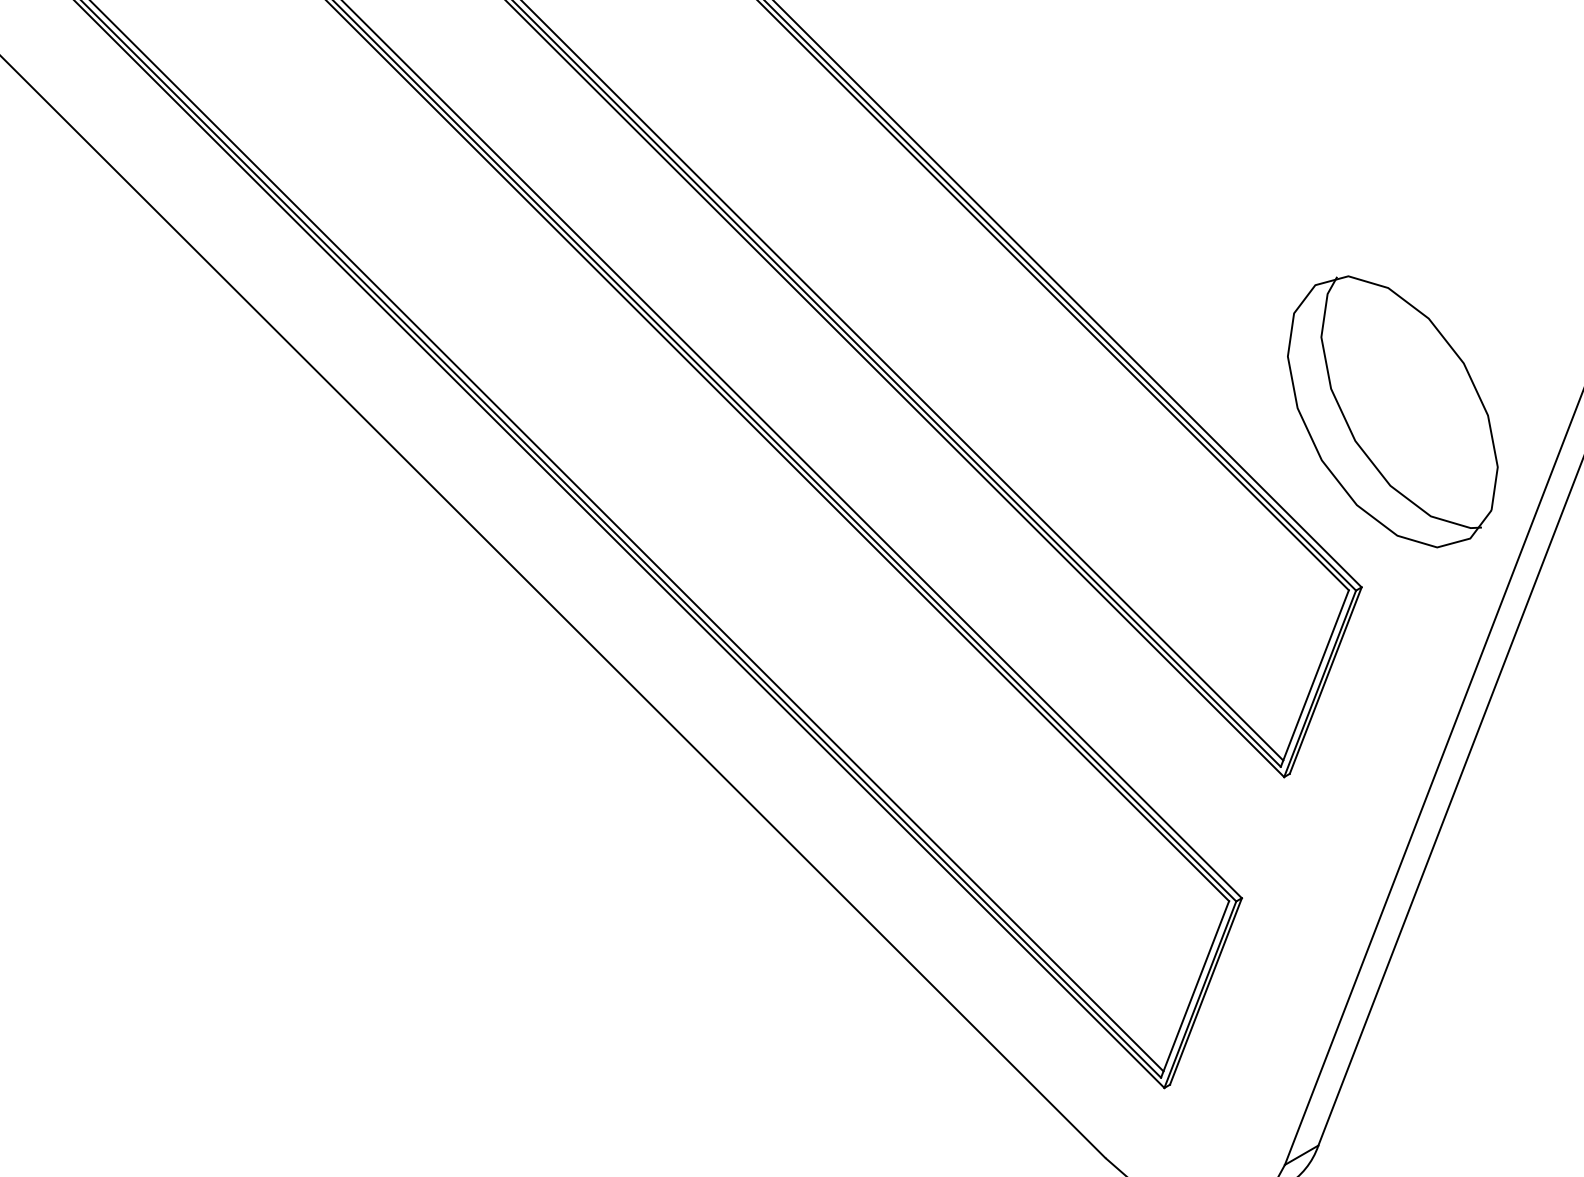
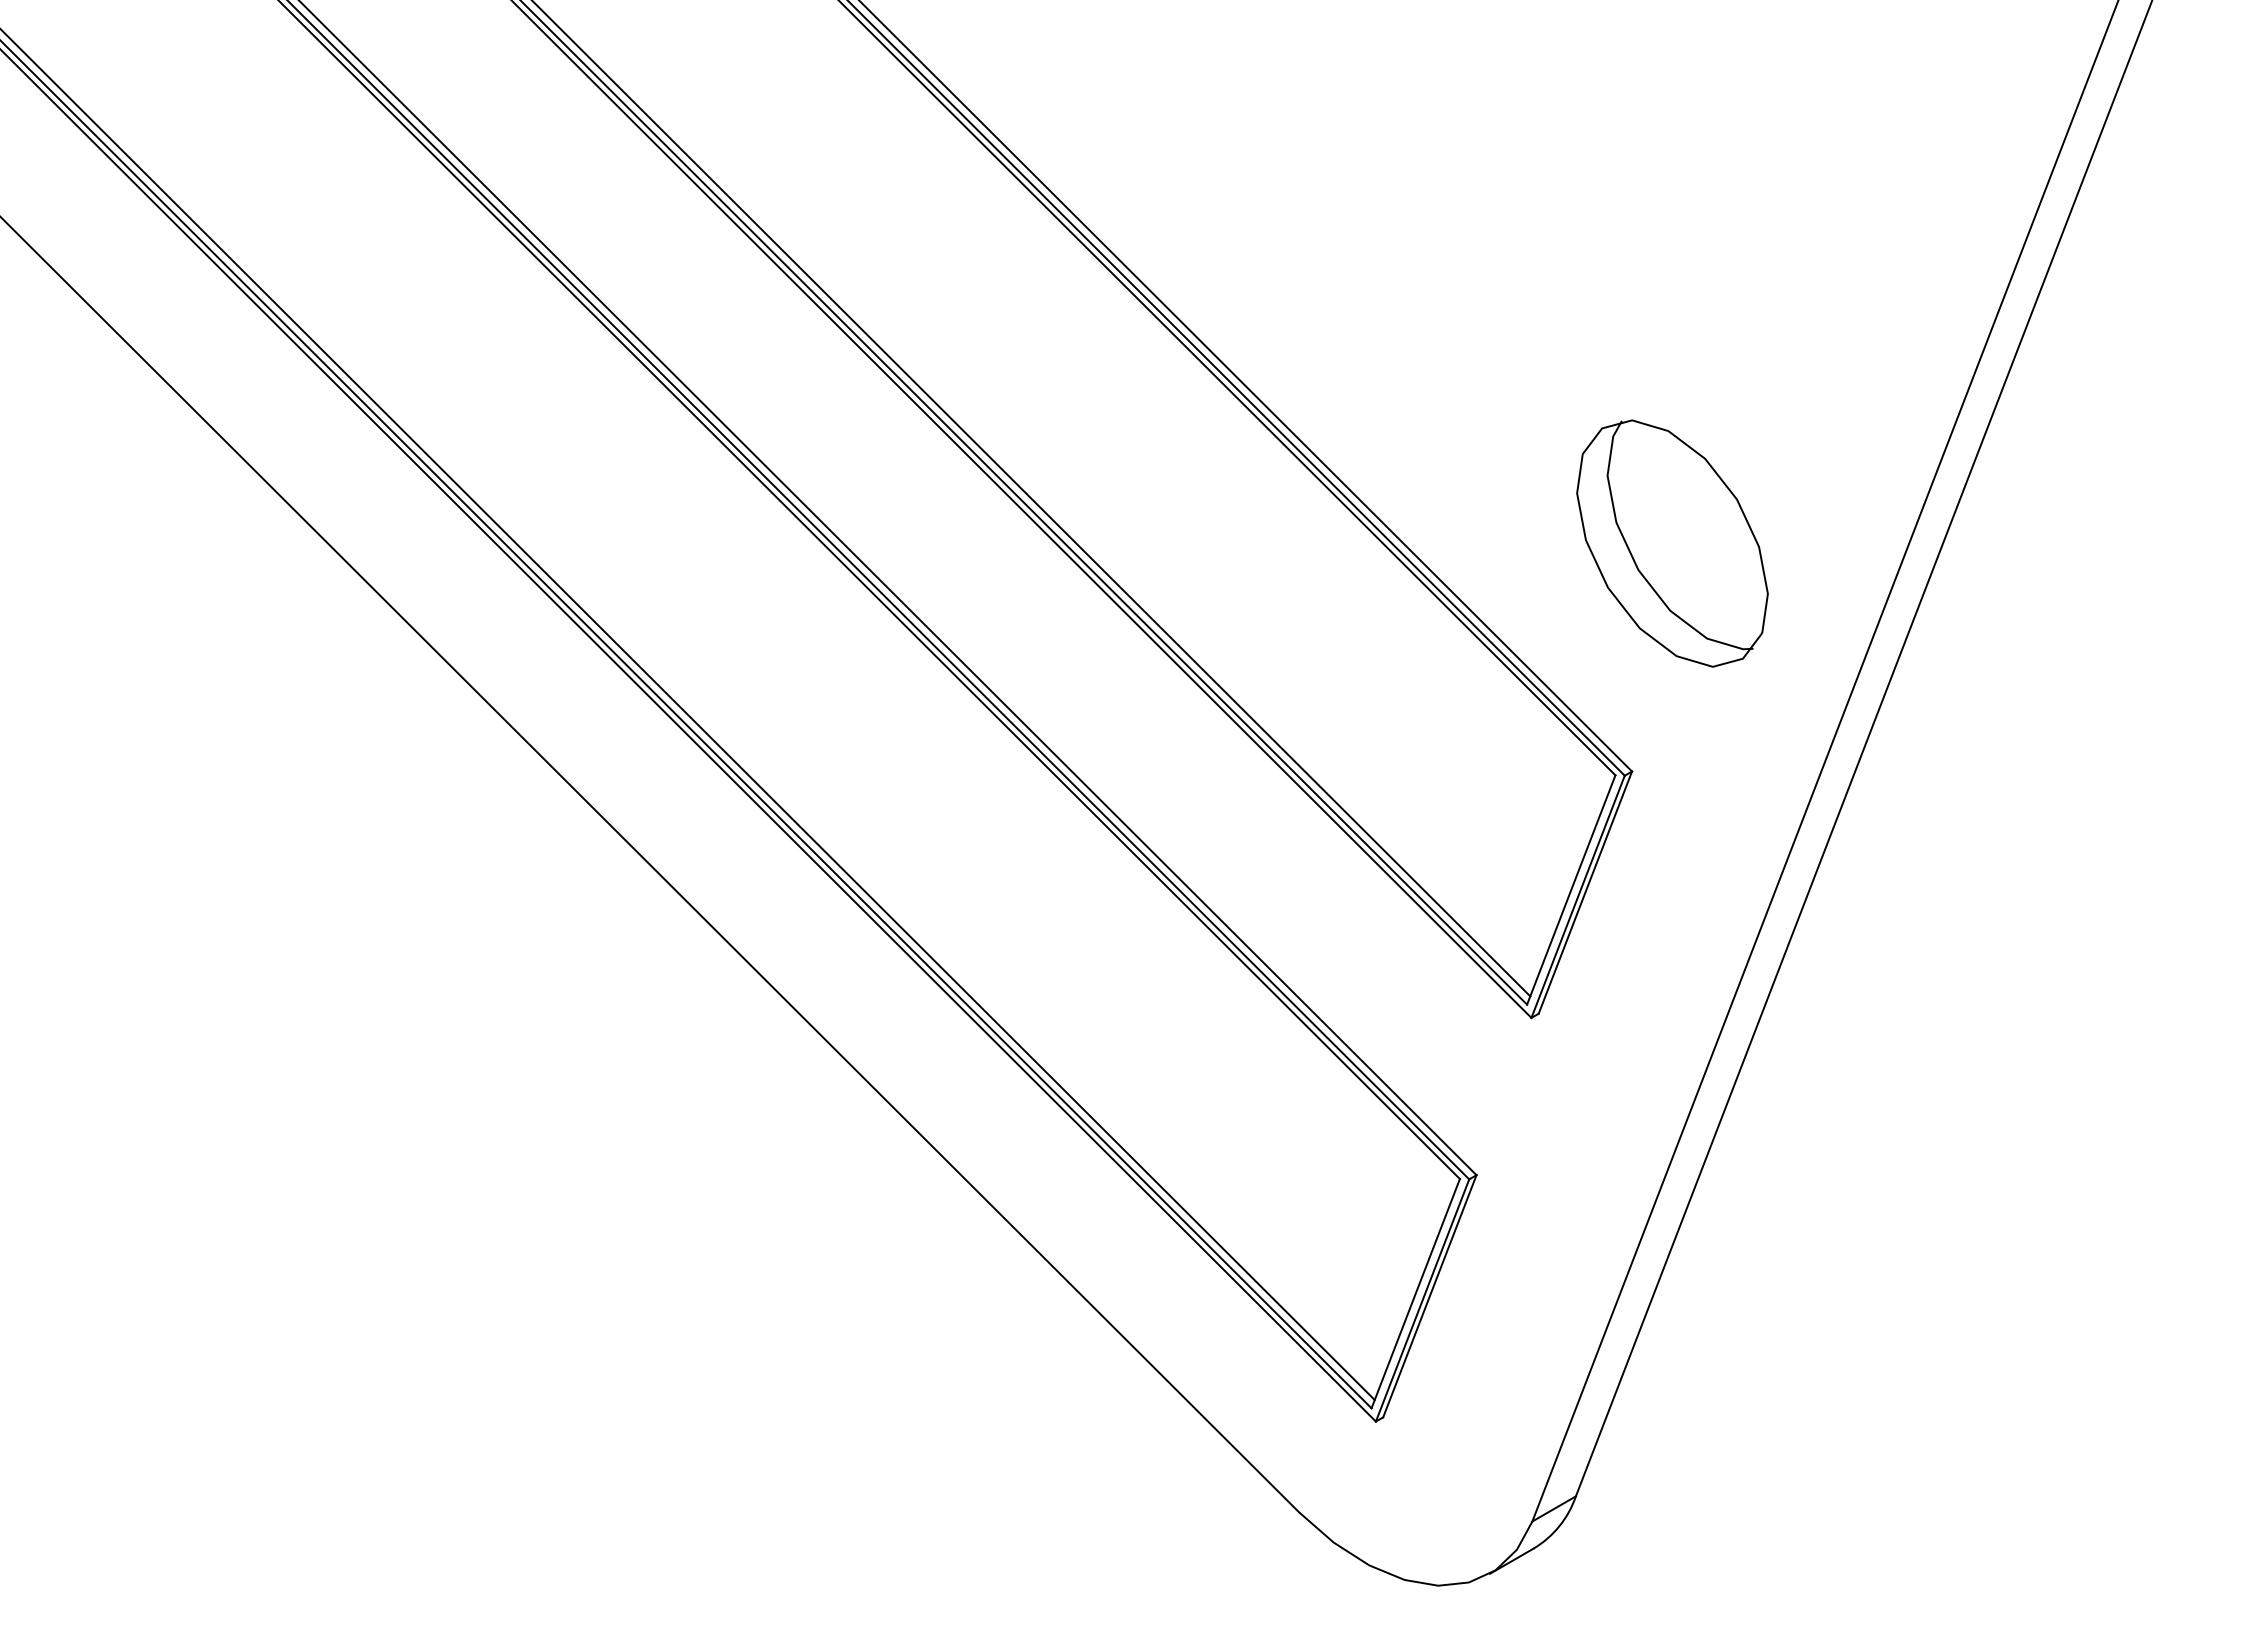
part: (1392, 411) -> (1672, 543), size x0.7

